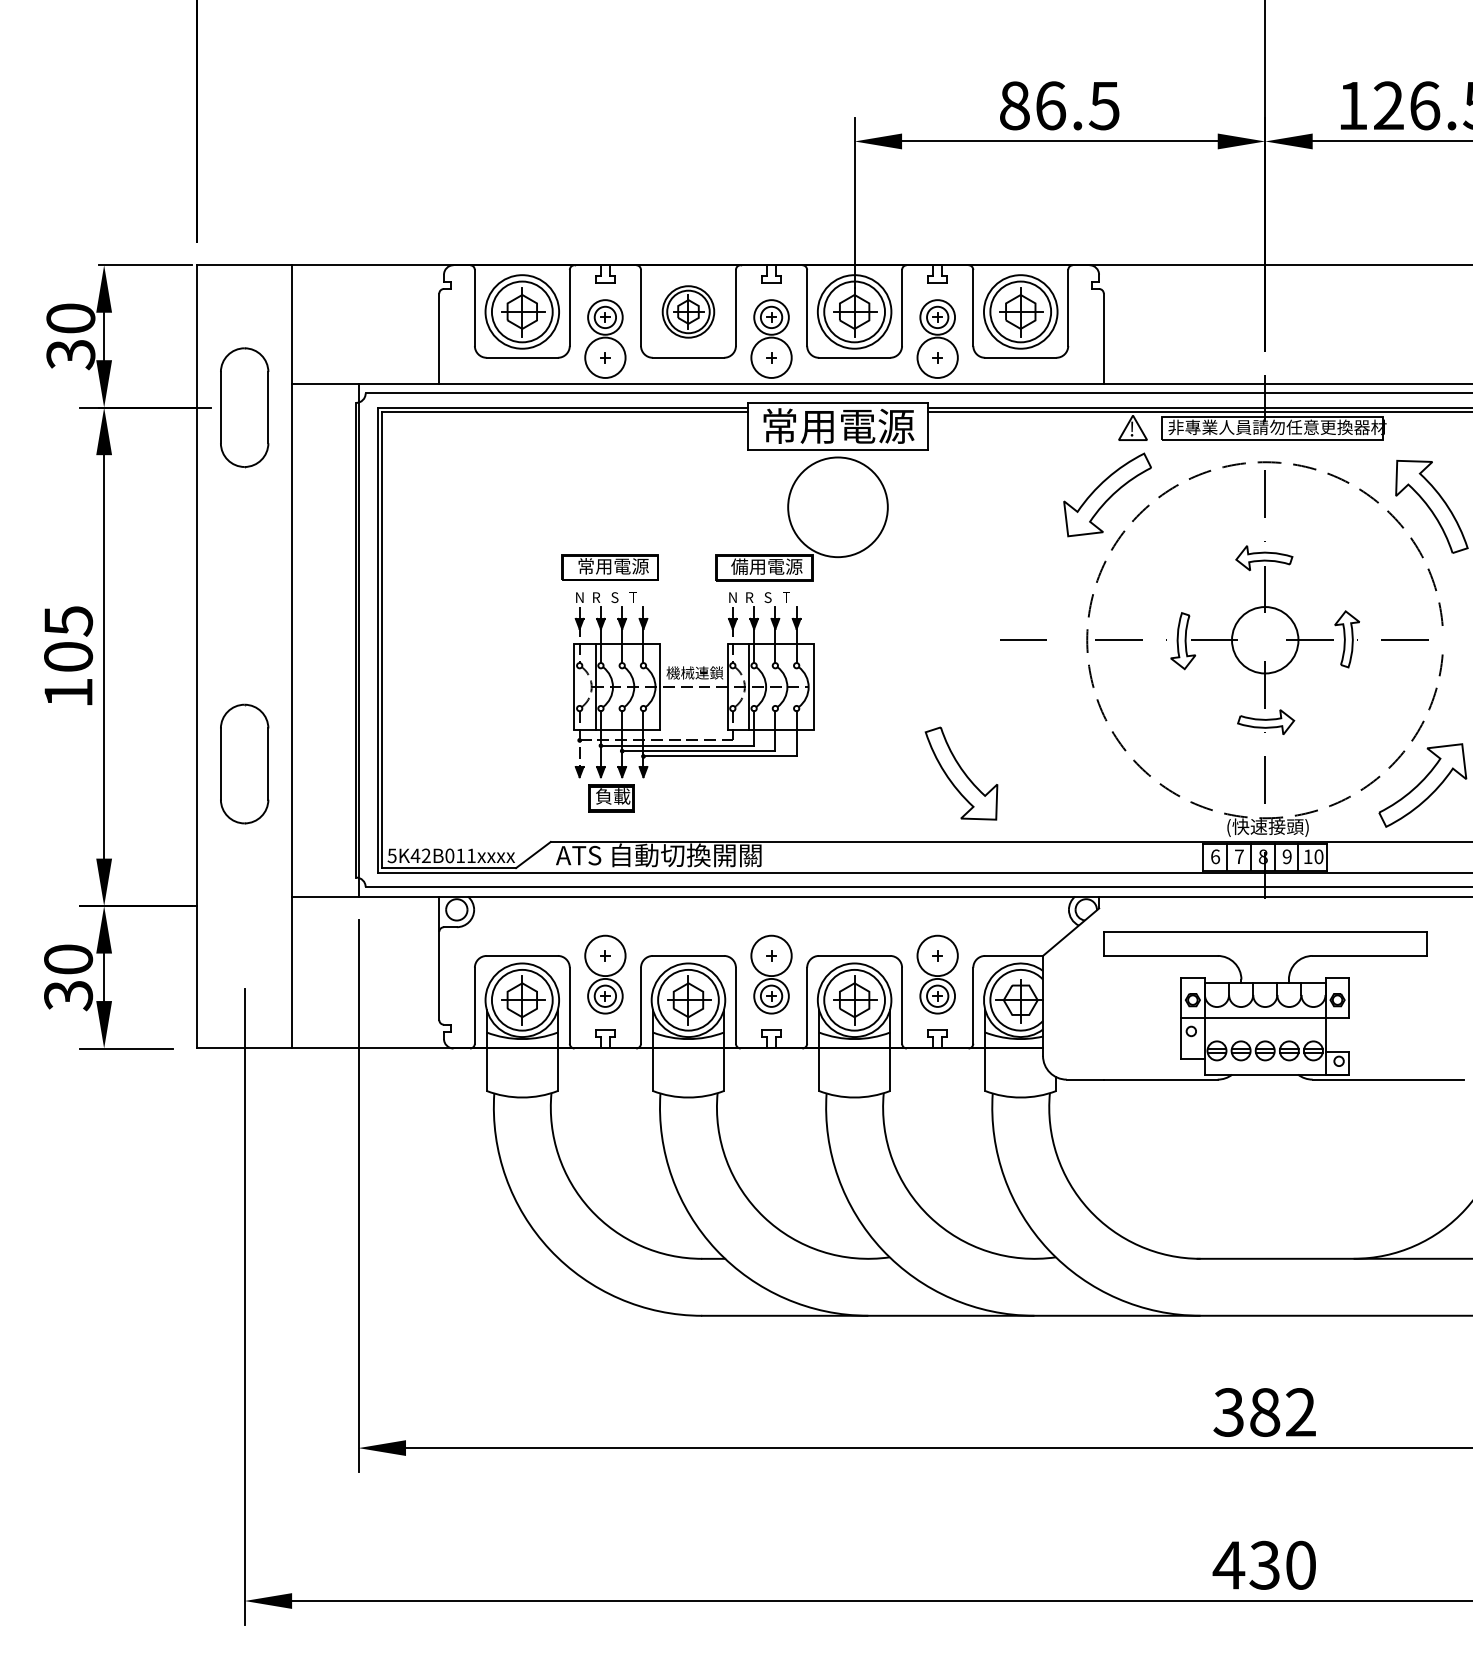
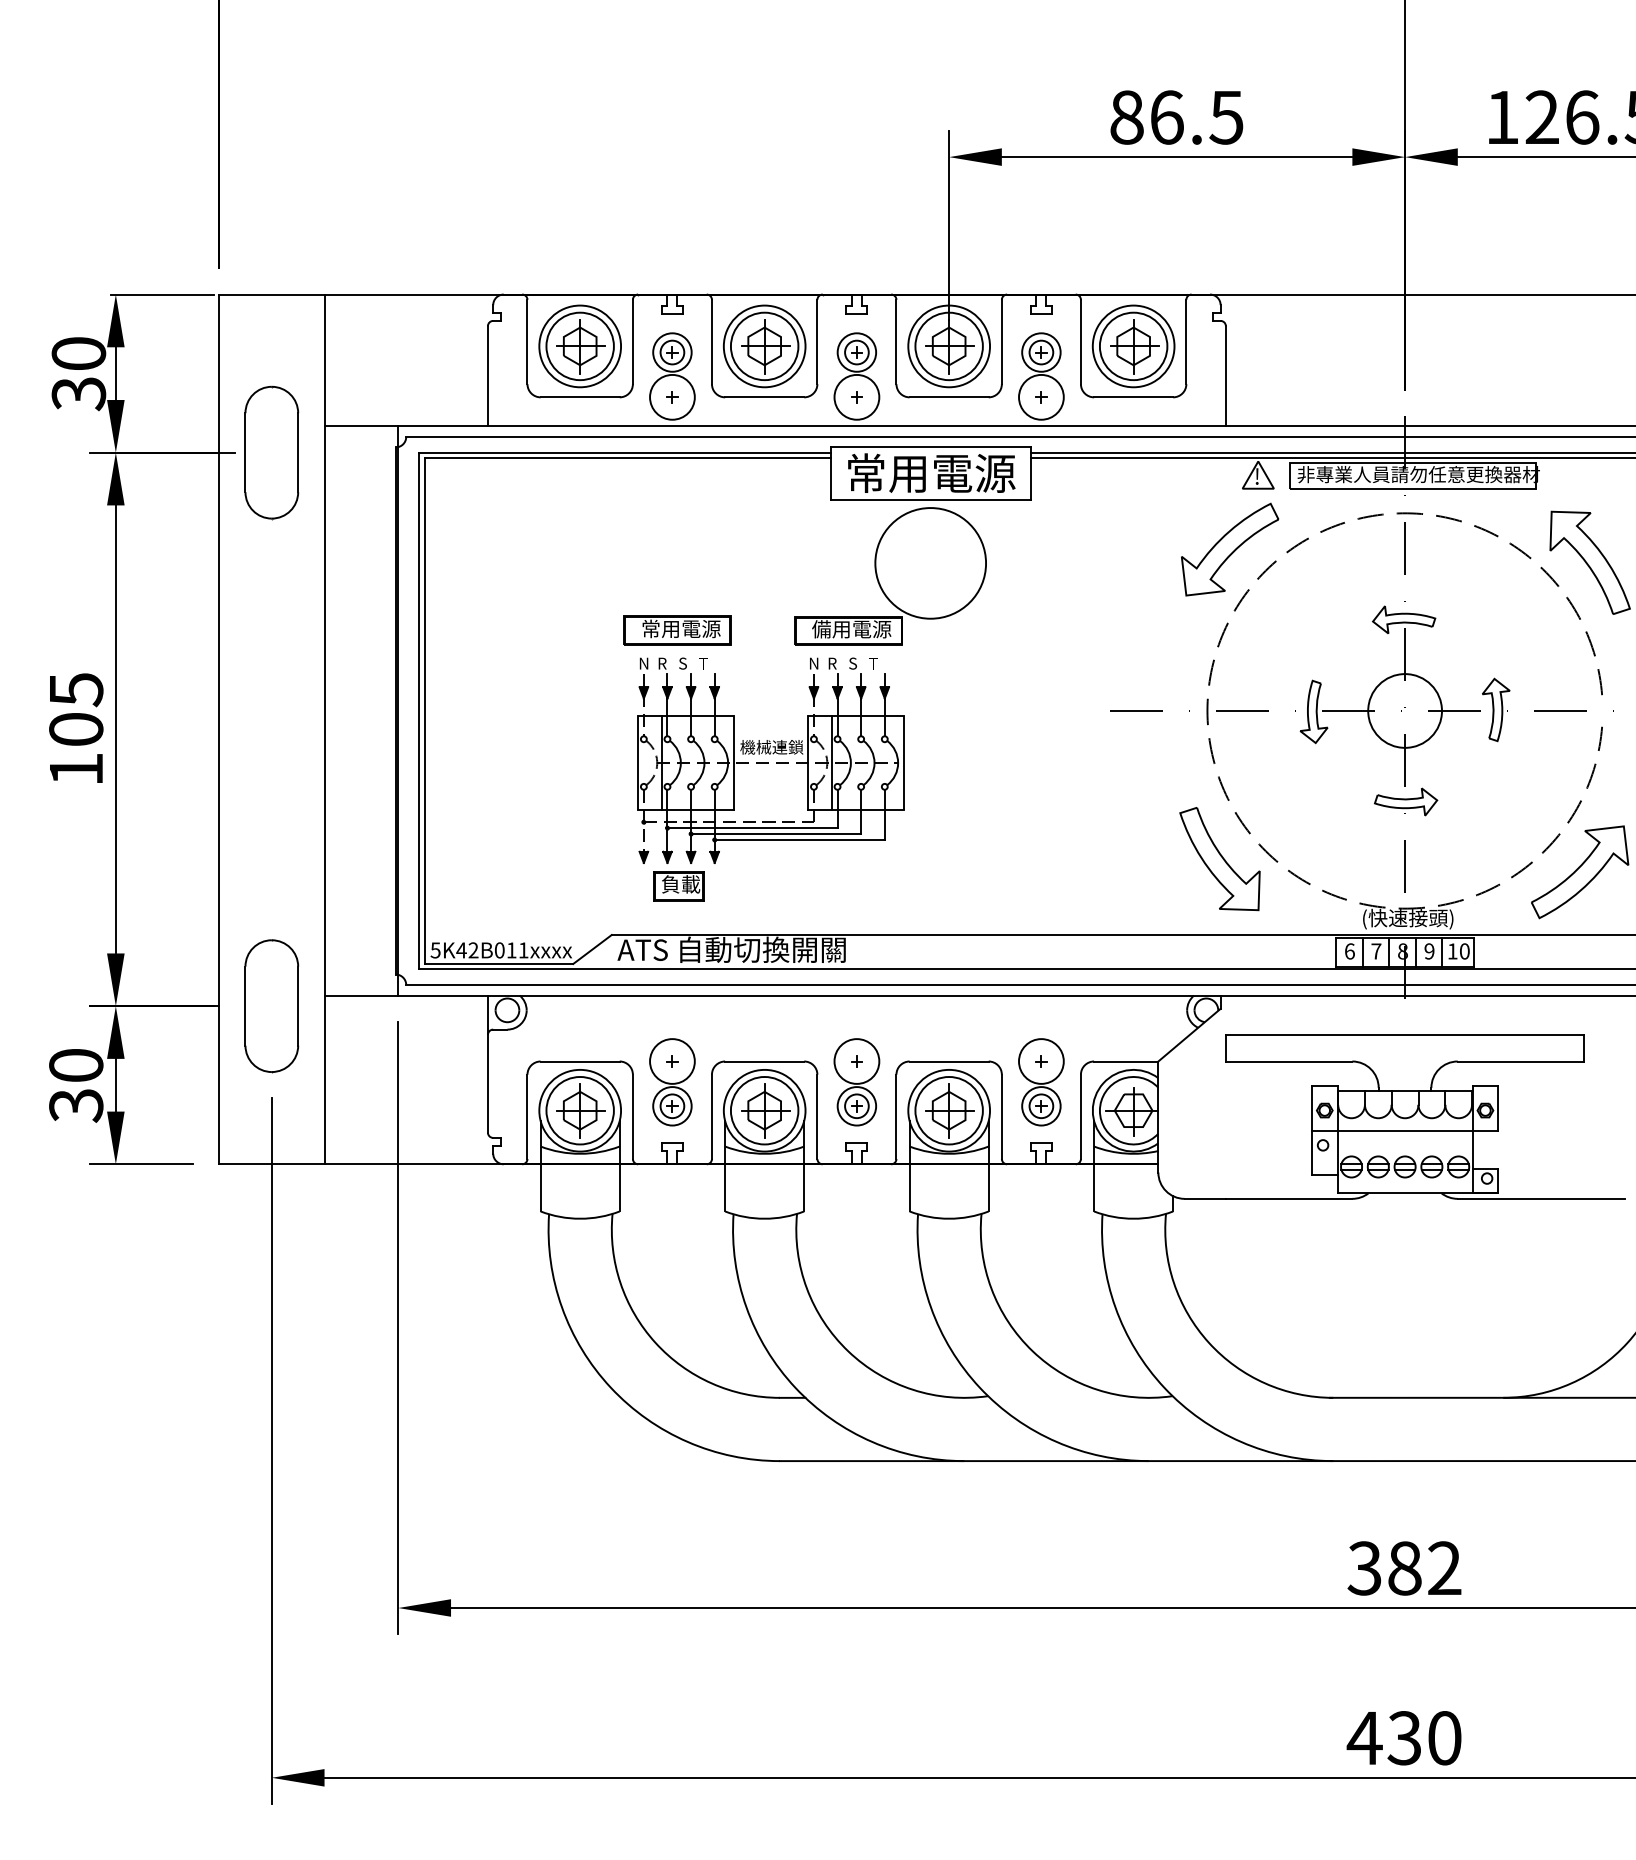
part: (688, 311) -> (764, 345), size x1.43
part: (244, 763) -> (271, 1005), moved
part: (961, 773) -> (1219, 858), moved

